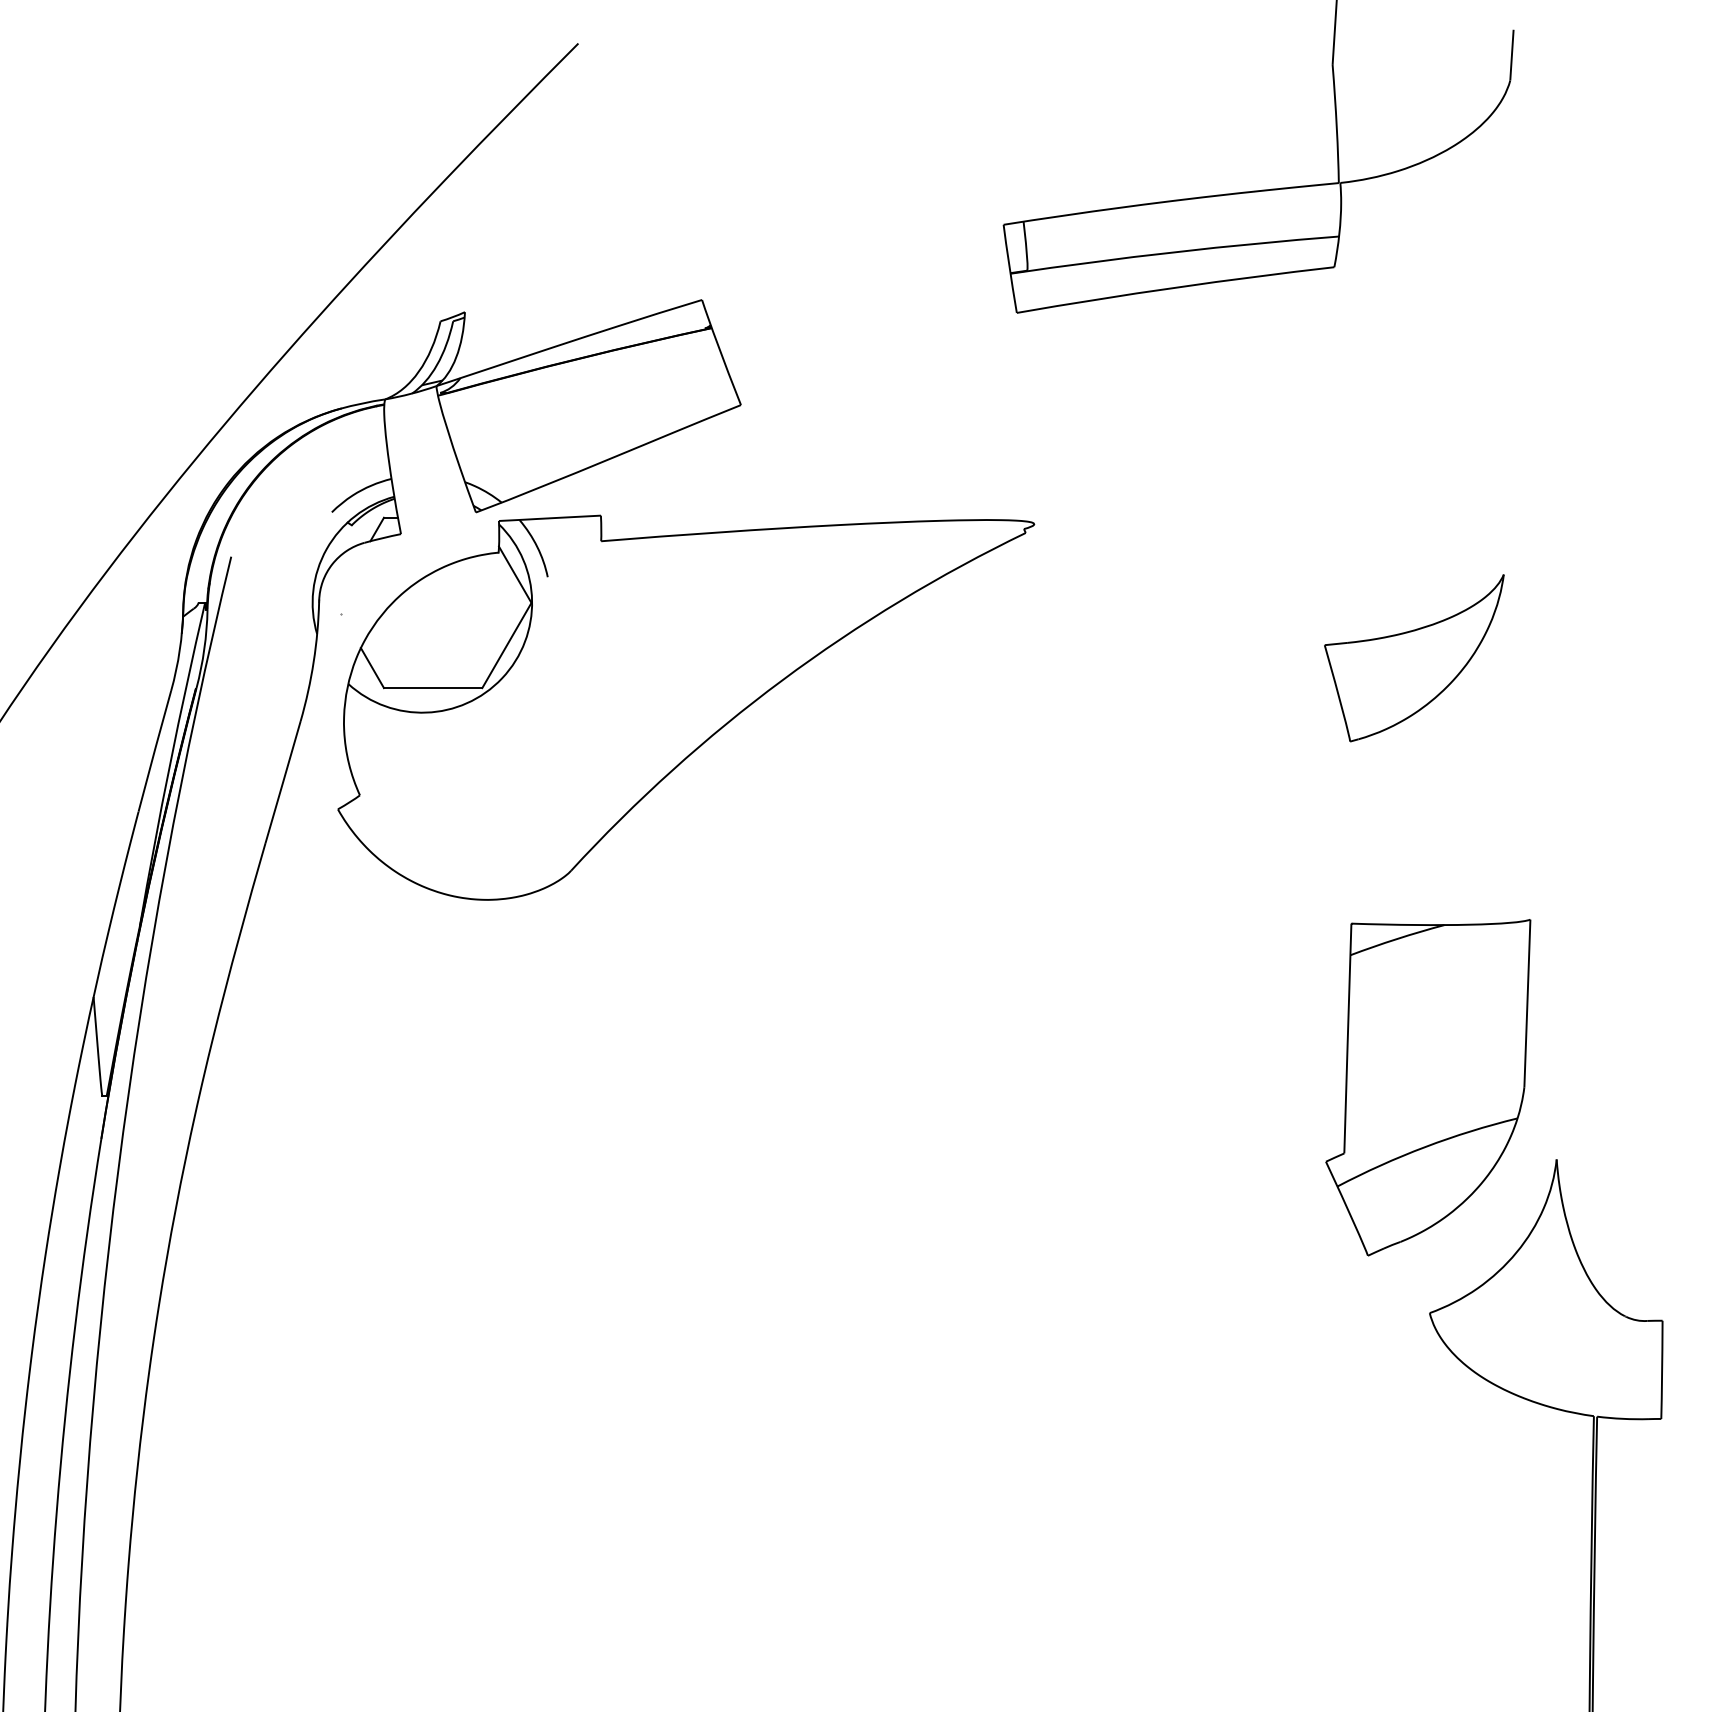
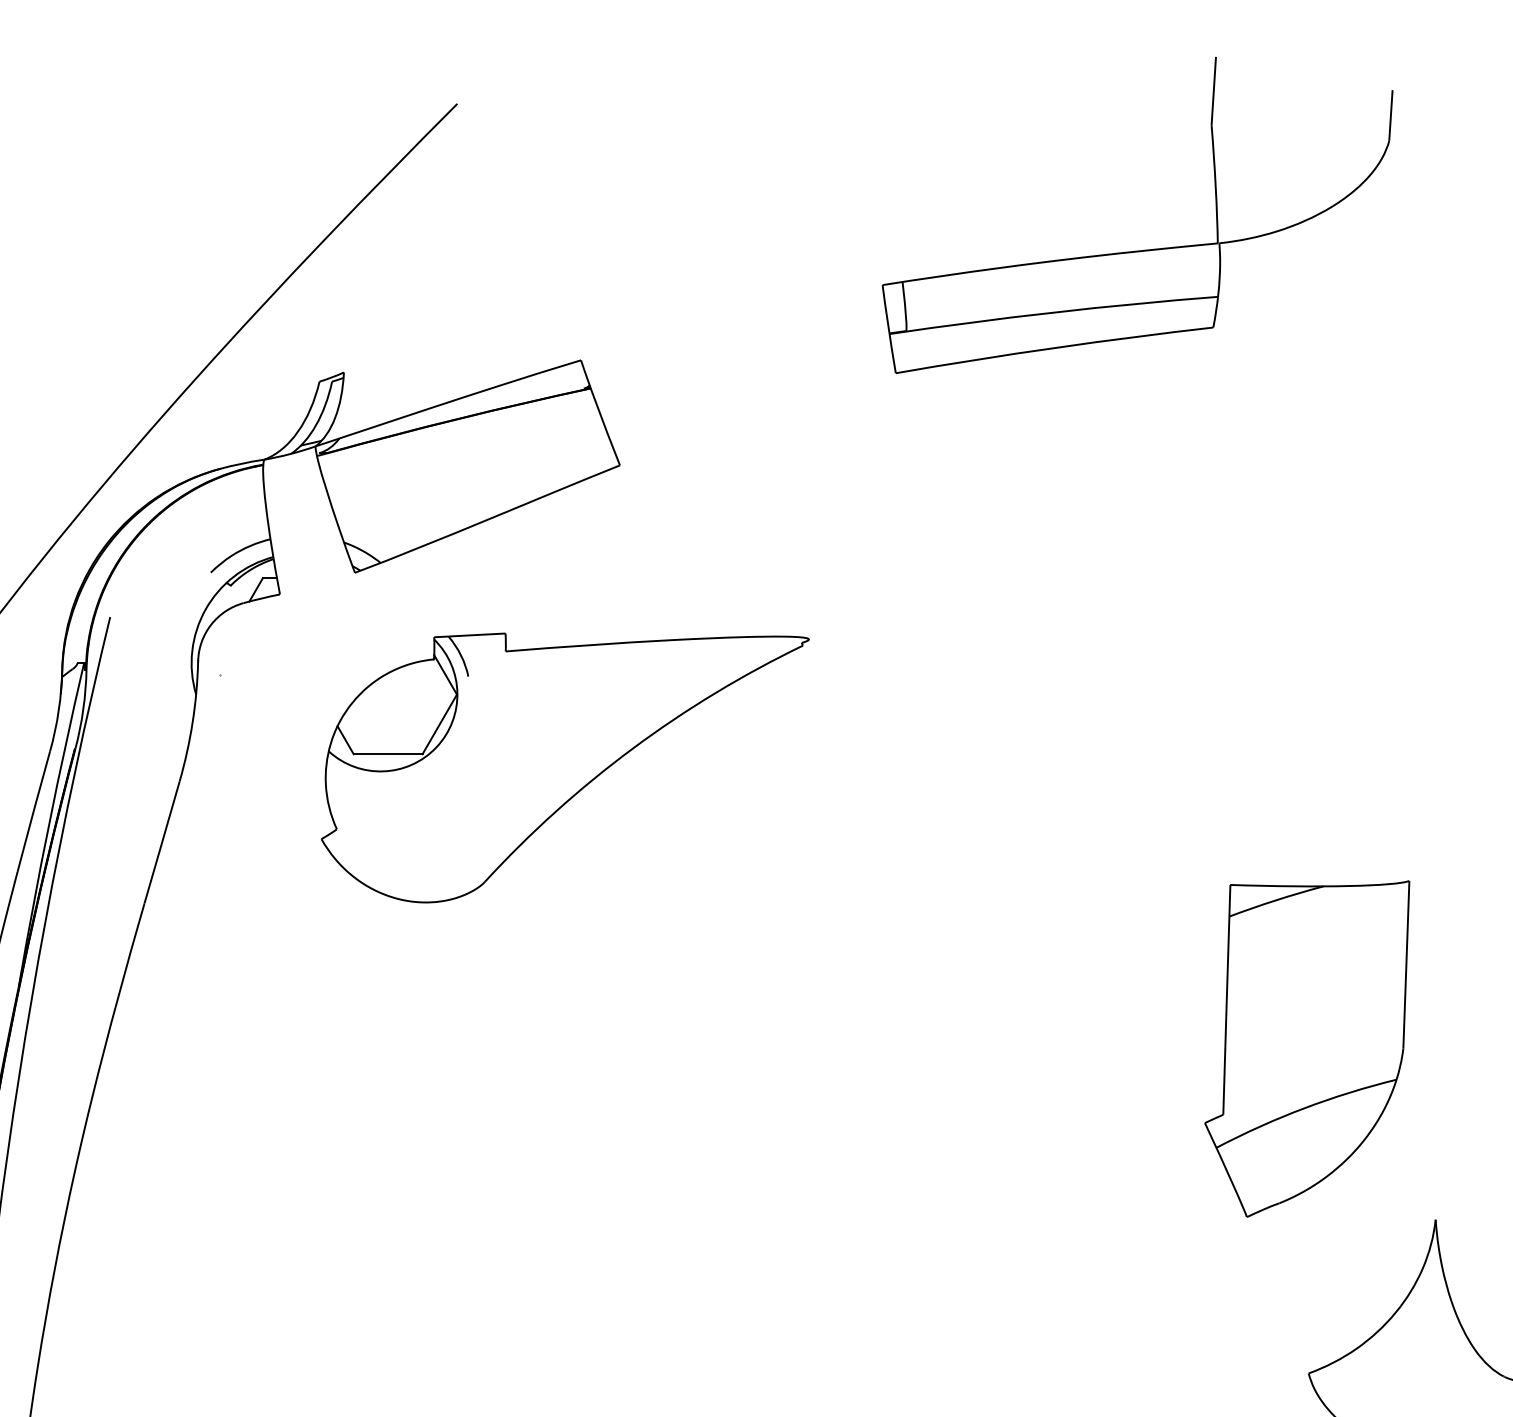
part: (1414, 658) -> (1293, 718), removed
part: (686, 707) -> (565, 767), size x0.7
part: (1428, 1087) -> (1307, 1048), moved

